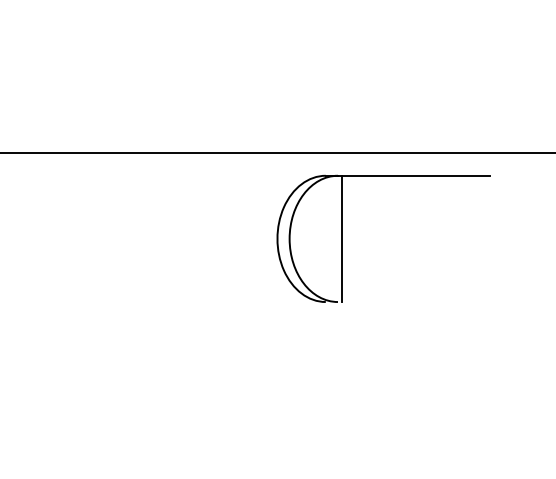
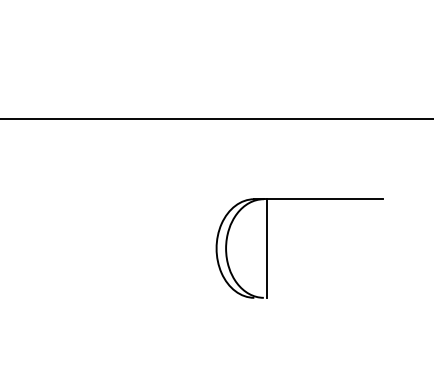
part: (342, 238) -> (267, 248), moved

